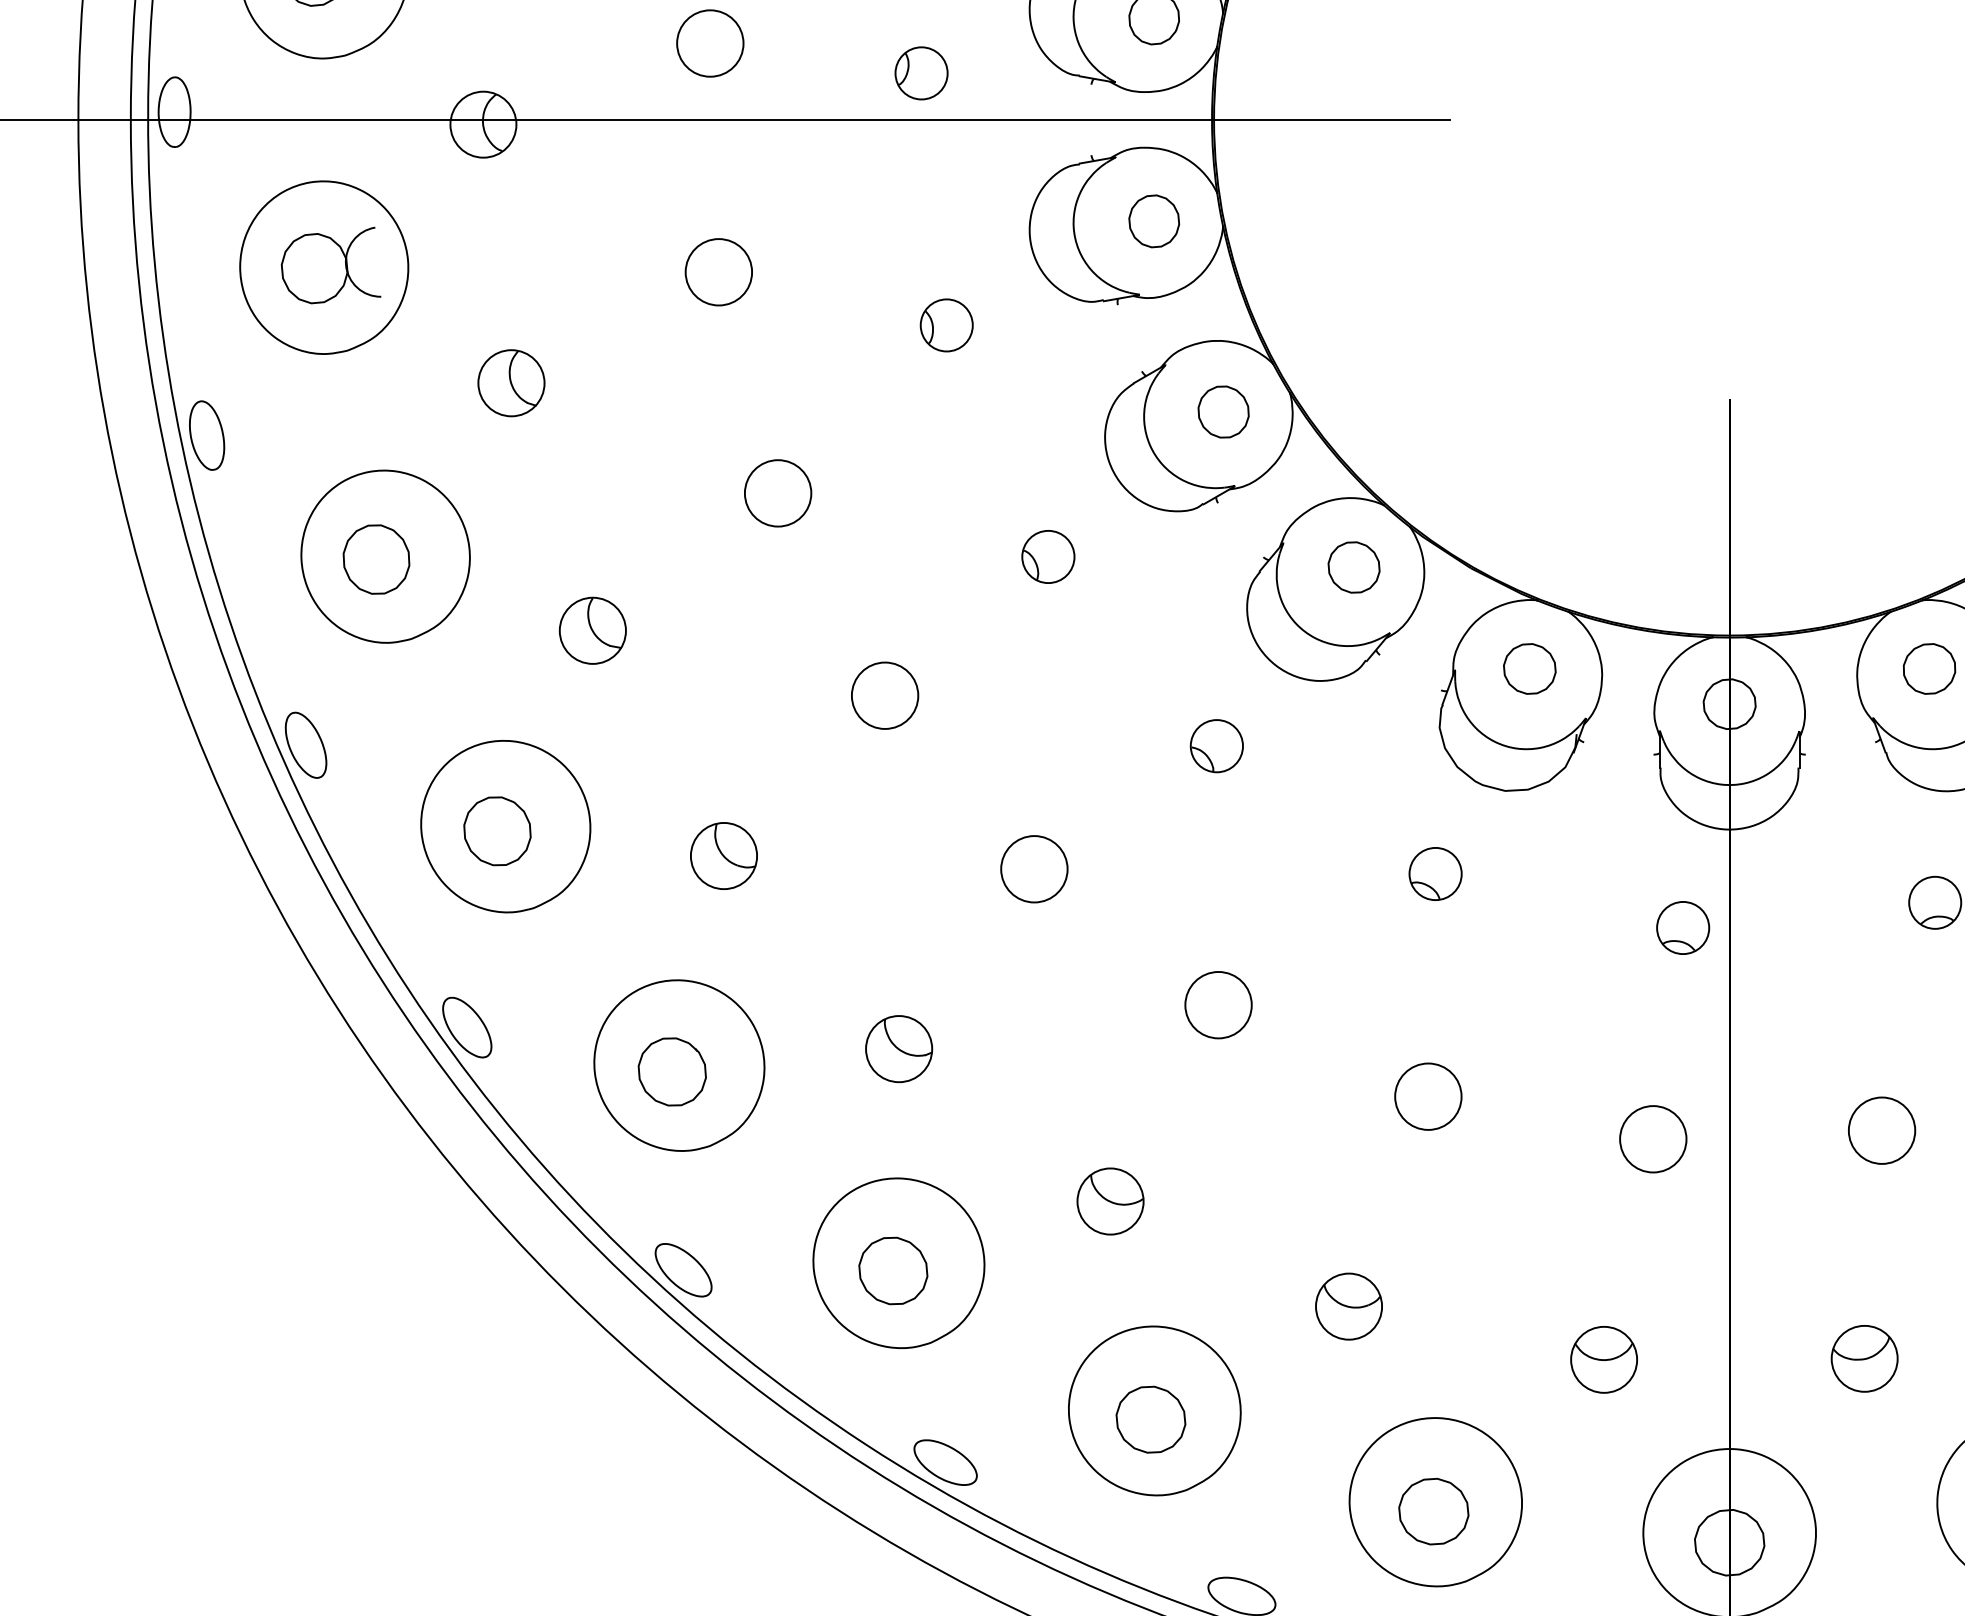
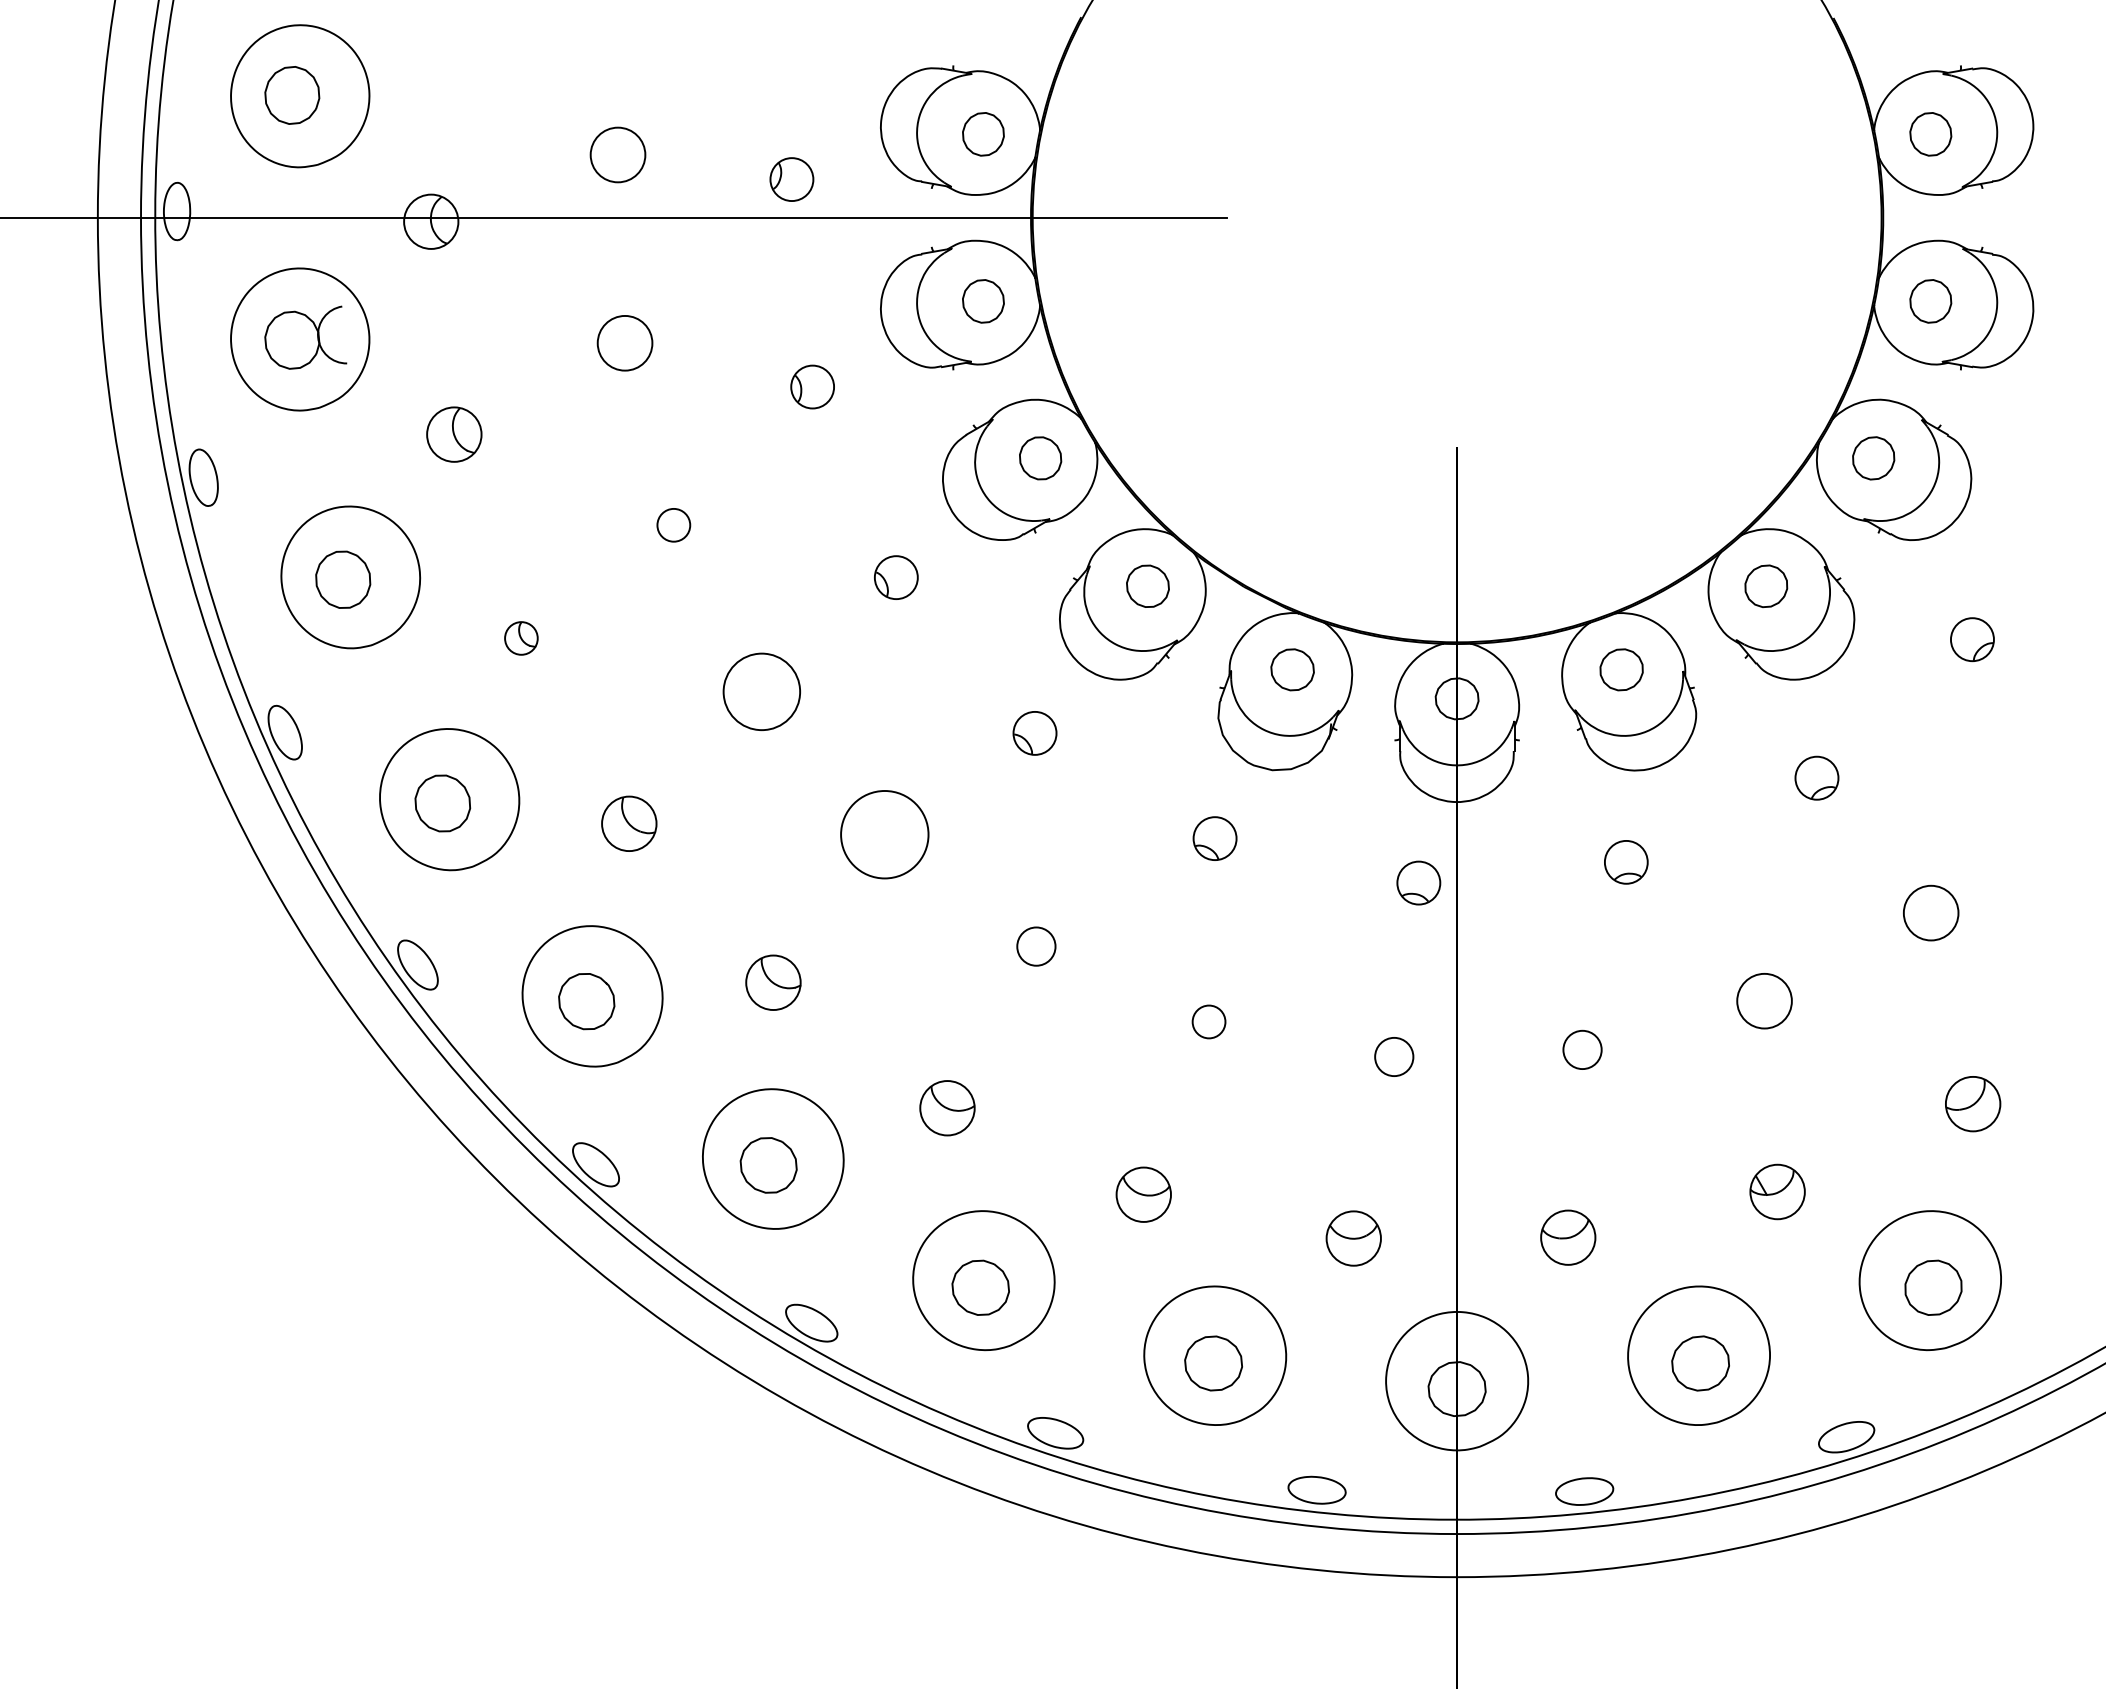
circle: (777, 492) -> (673, 524), size x0.6
part: (593, 630) -> (521, 638), size x0.6
circle: (884, 695) -> (761, 691), size x1.4
circle: (1034, 868) -> (884, 834), size x1.6
circle: (1218, 1005) -> (1036, 946), size x0.7
circle: (1427, 1096) -> (1208, 1021), size x0.6
circle: (1881, 1130) -> (1582, 1049), size x0.7
circle: (1652, 1138) -> (1393, 1056), size x0.7

